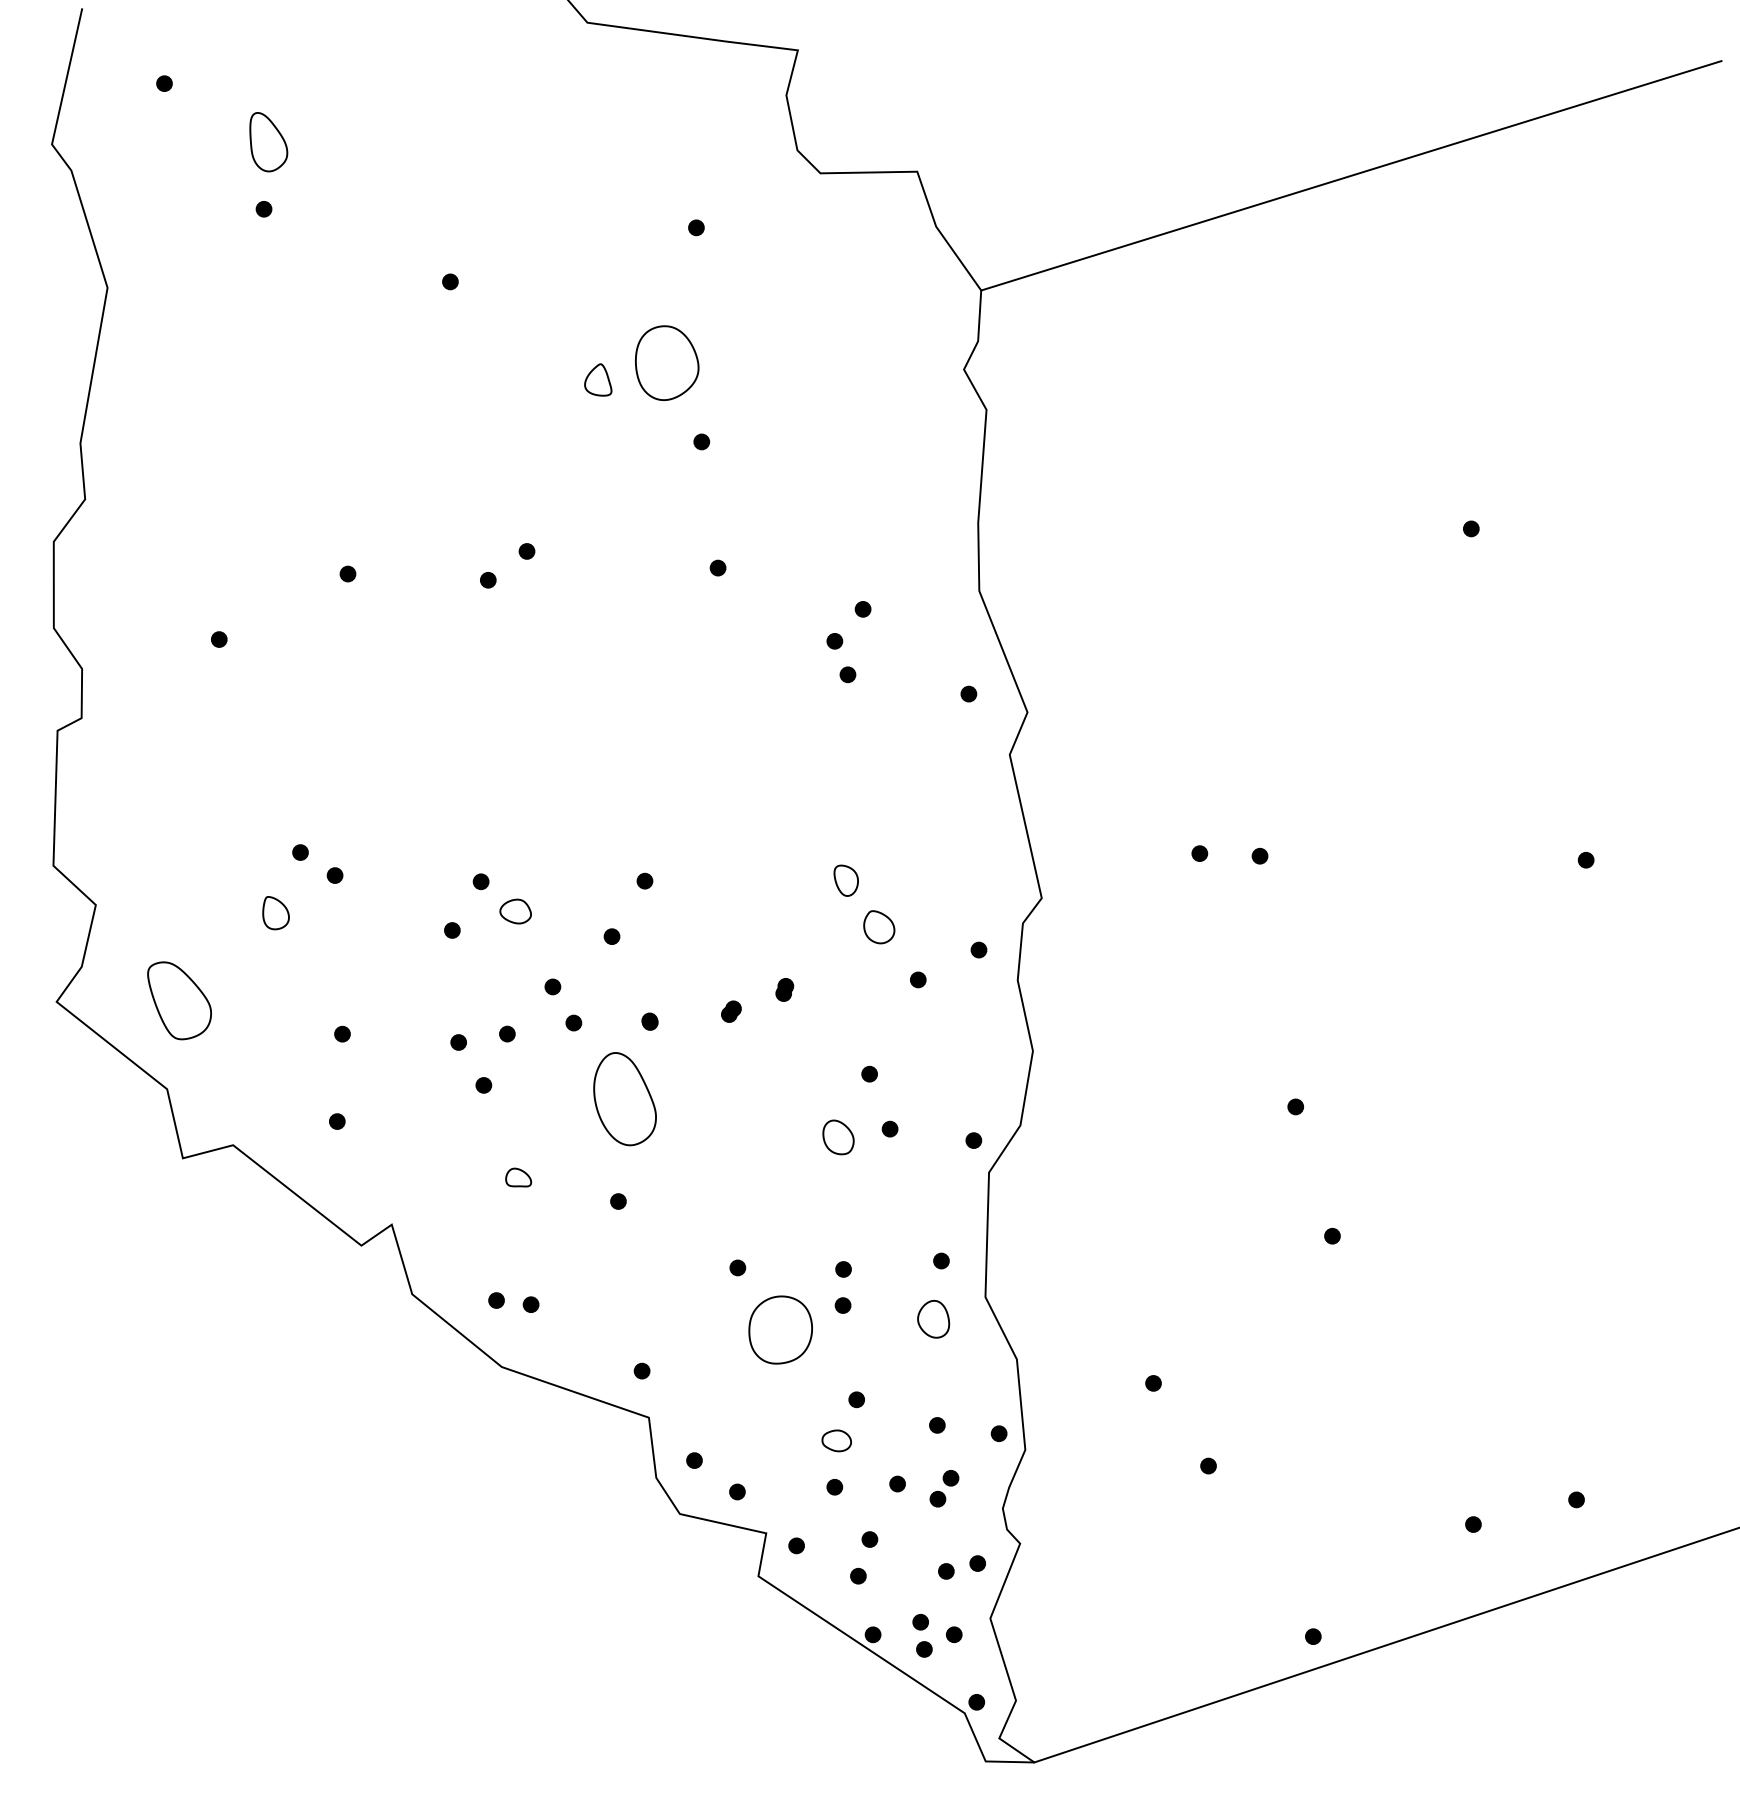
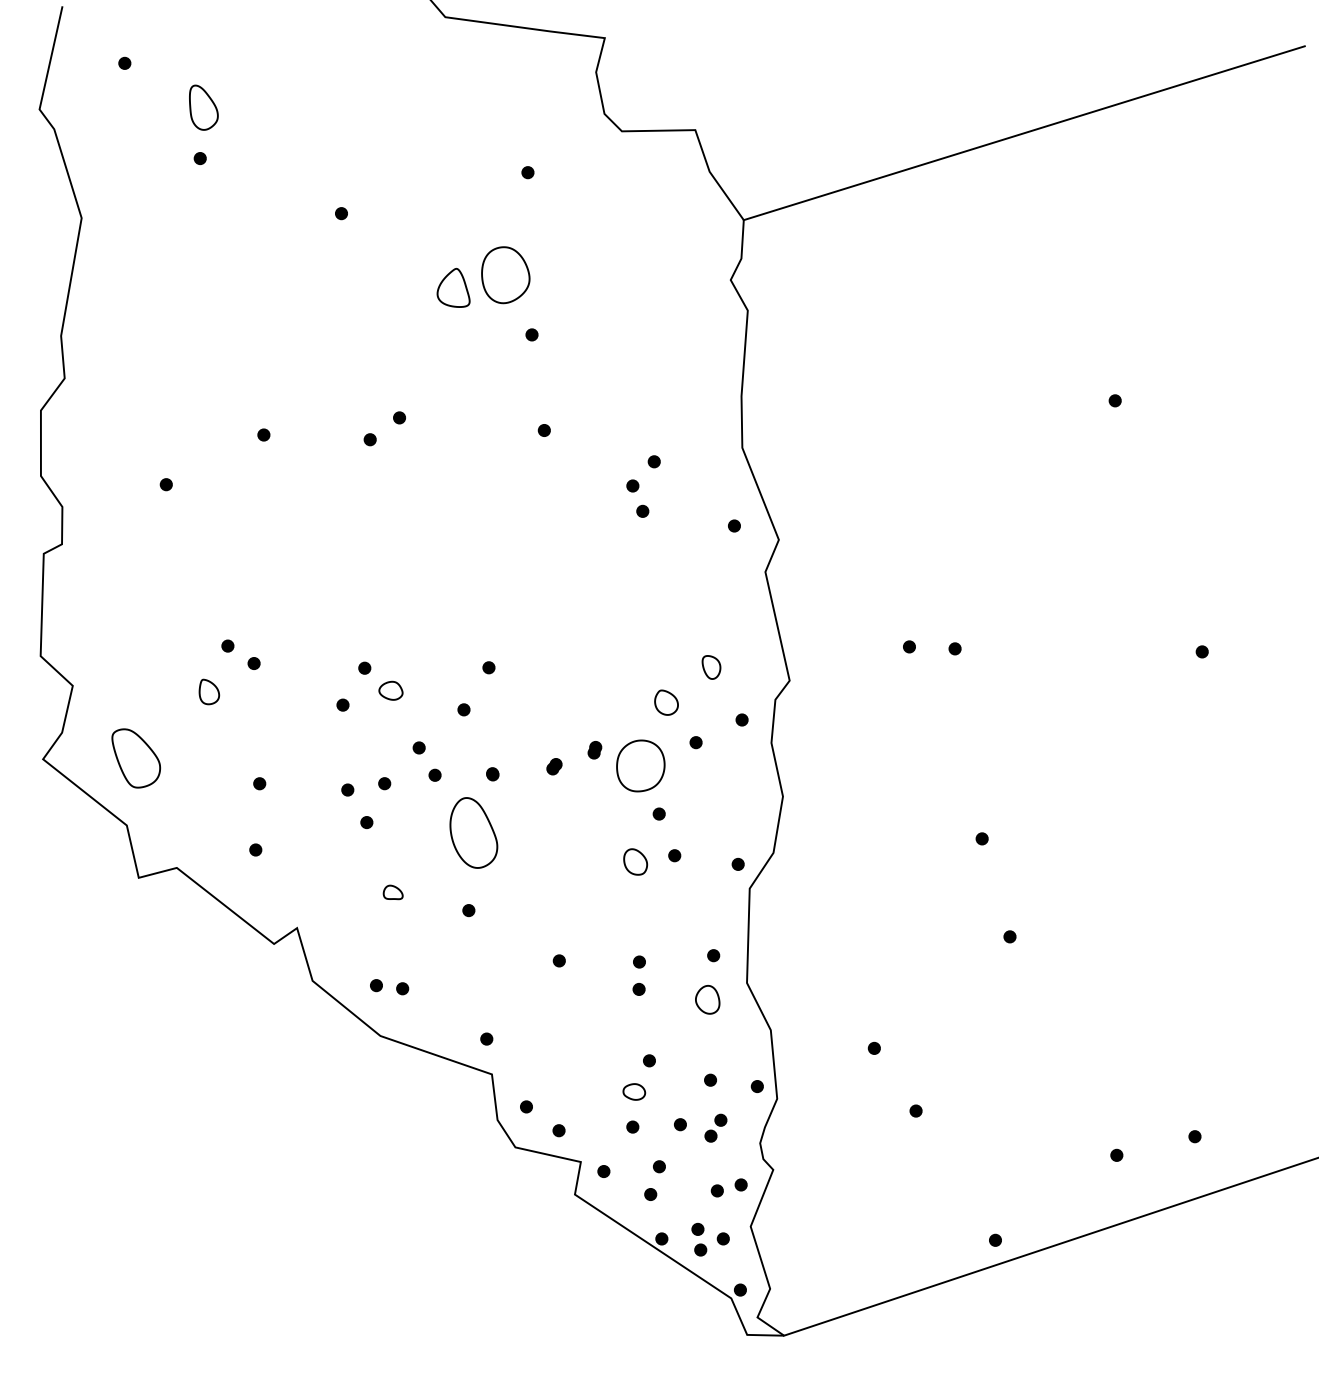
part: (598, 379) -> (453, 287), size x1.6
part: (846, 880) -> (711, 667), moved
part: (780, 1329) -> (640, 765), moved

